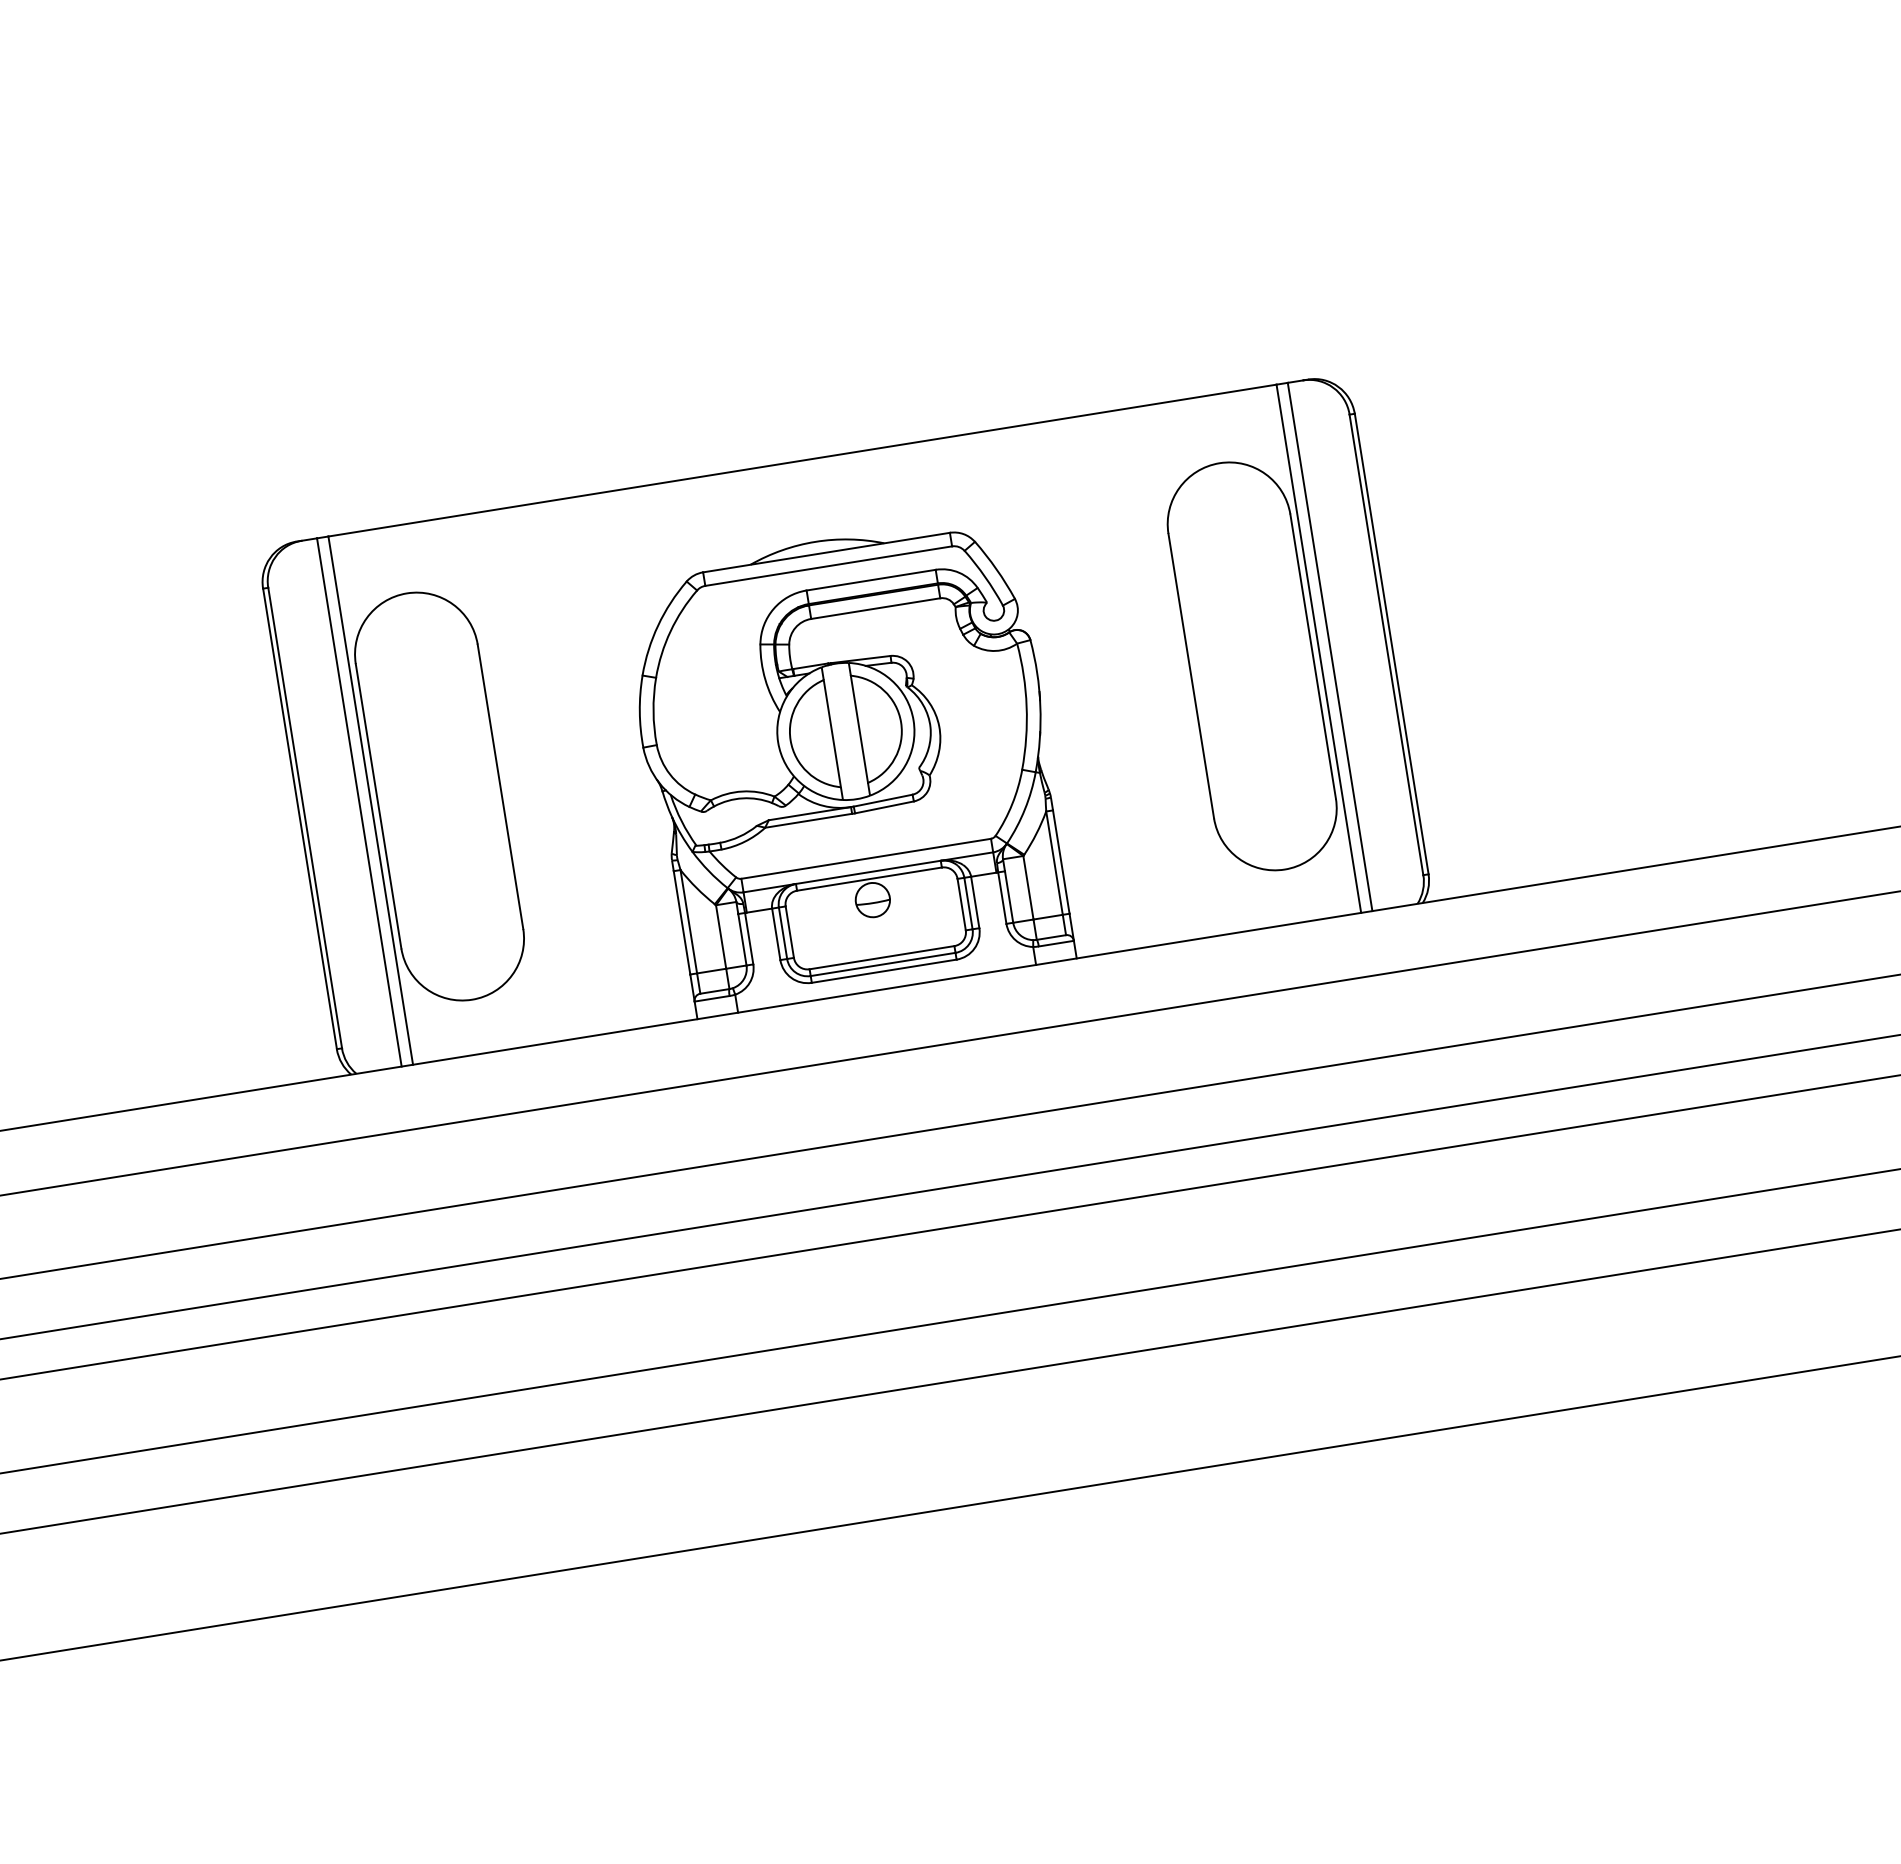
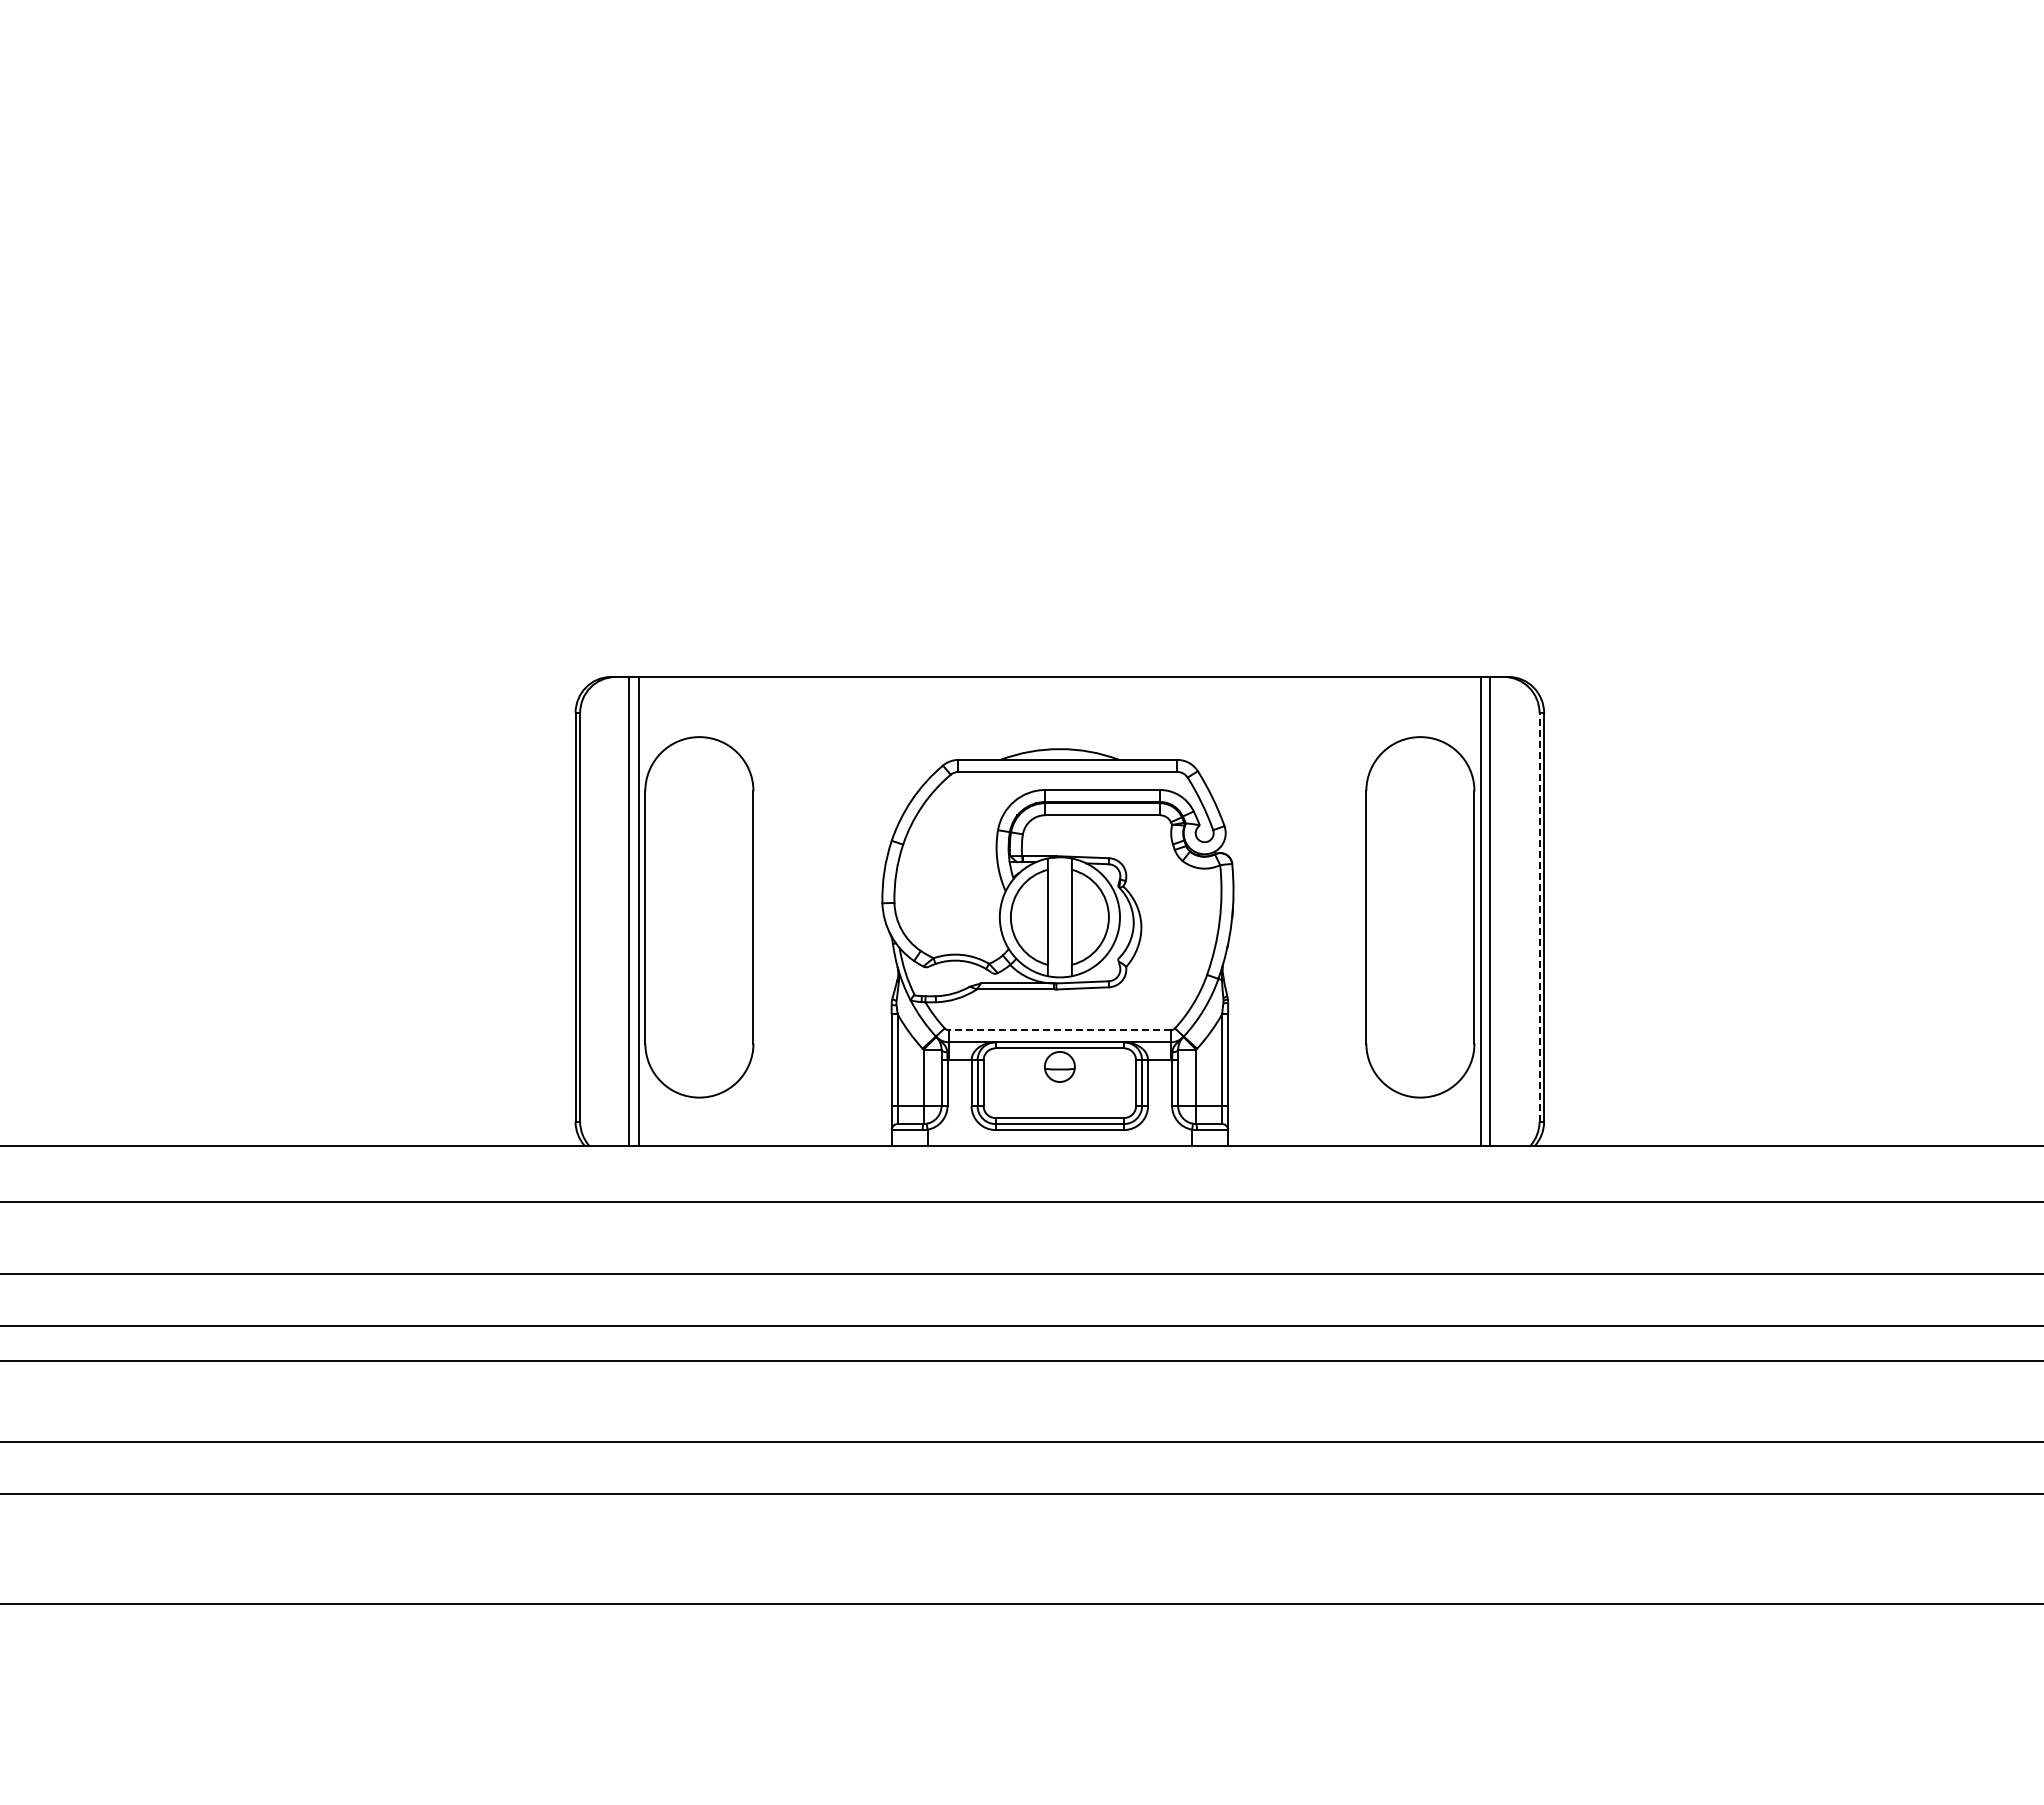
line: (1386, 643) -> (1539, 916), solid -> dashed
line: (865, 859) -> (1059, 1030), solid -> dashed

